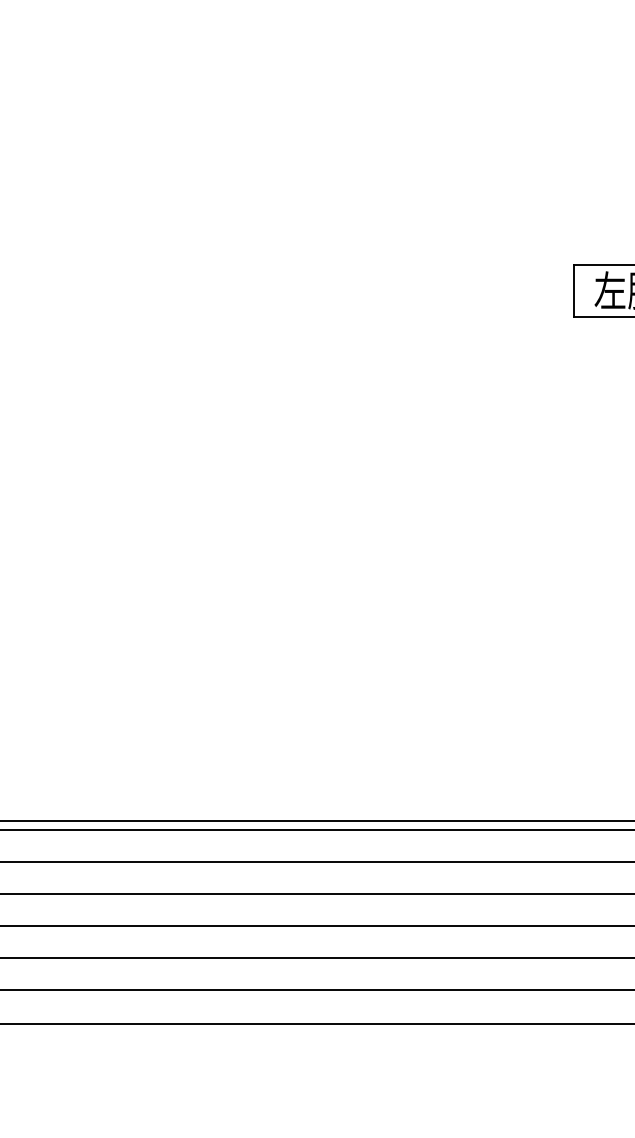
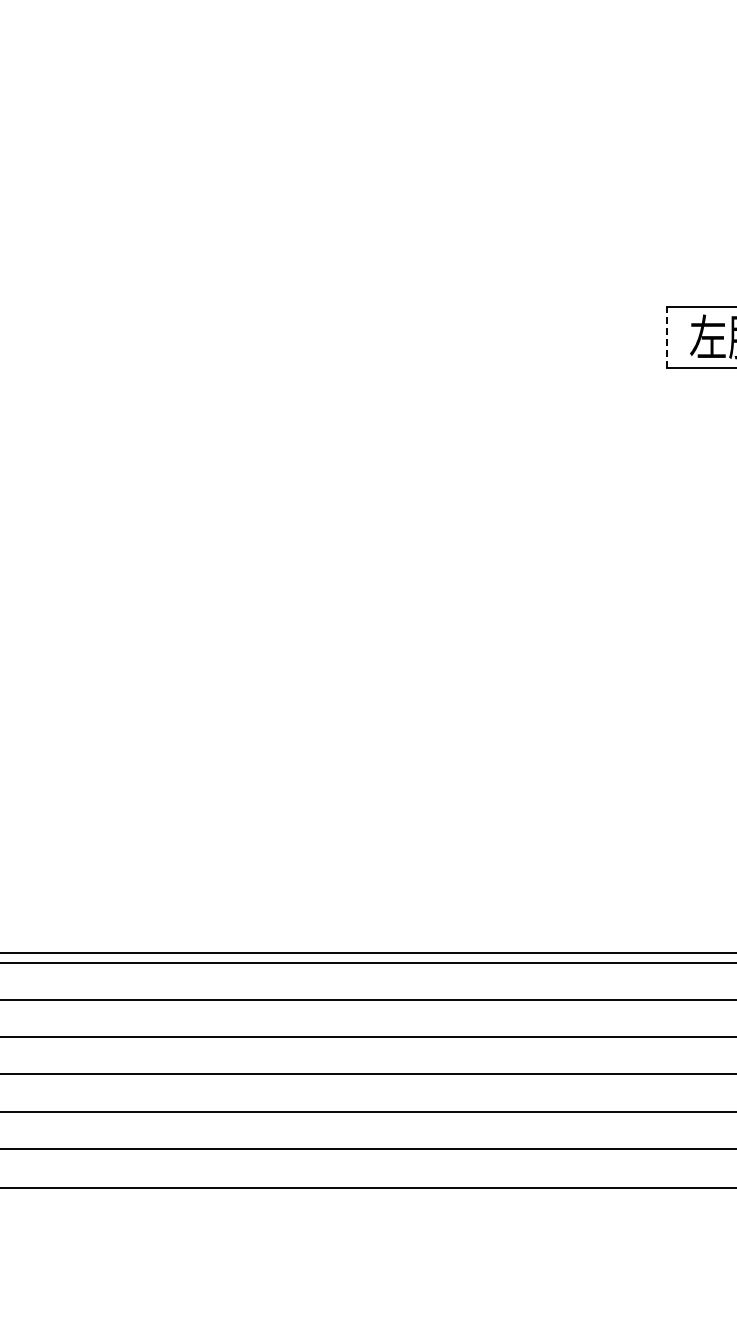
line: (574, 291) -> (666, 337), solid -> dashed

